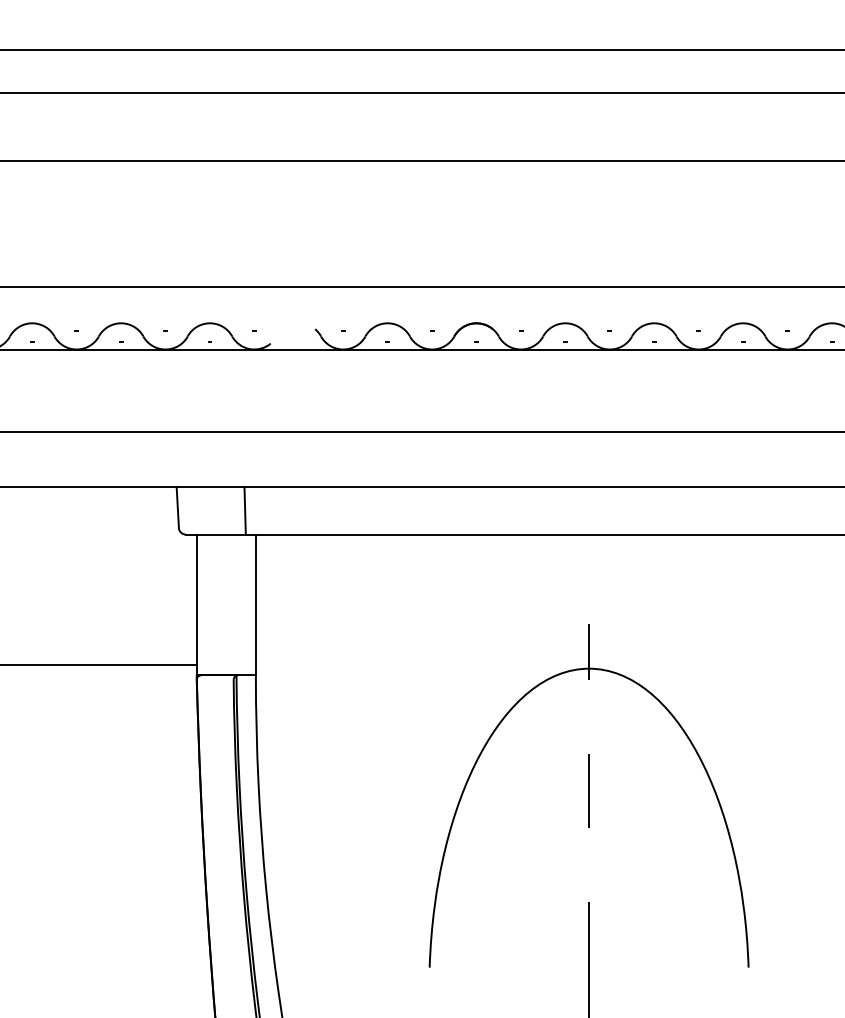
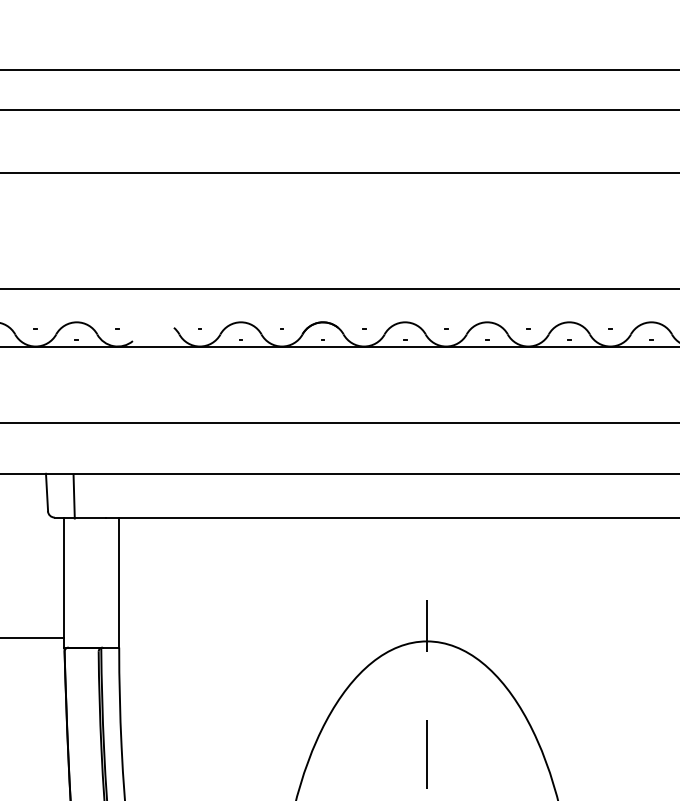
line: (244, 510) -> (73, 496), moved

